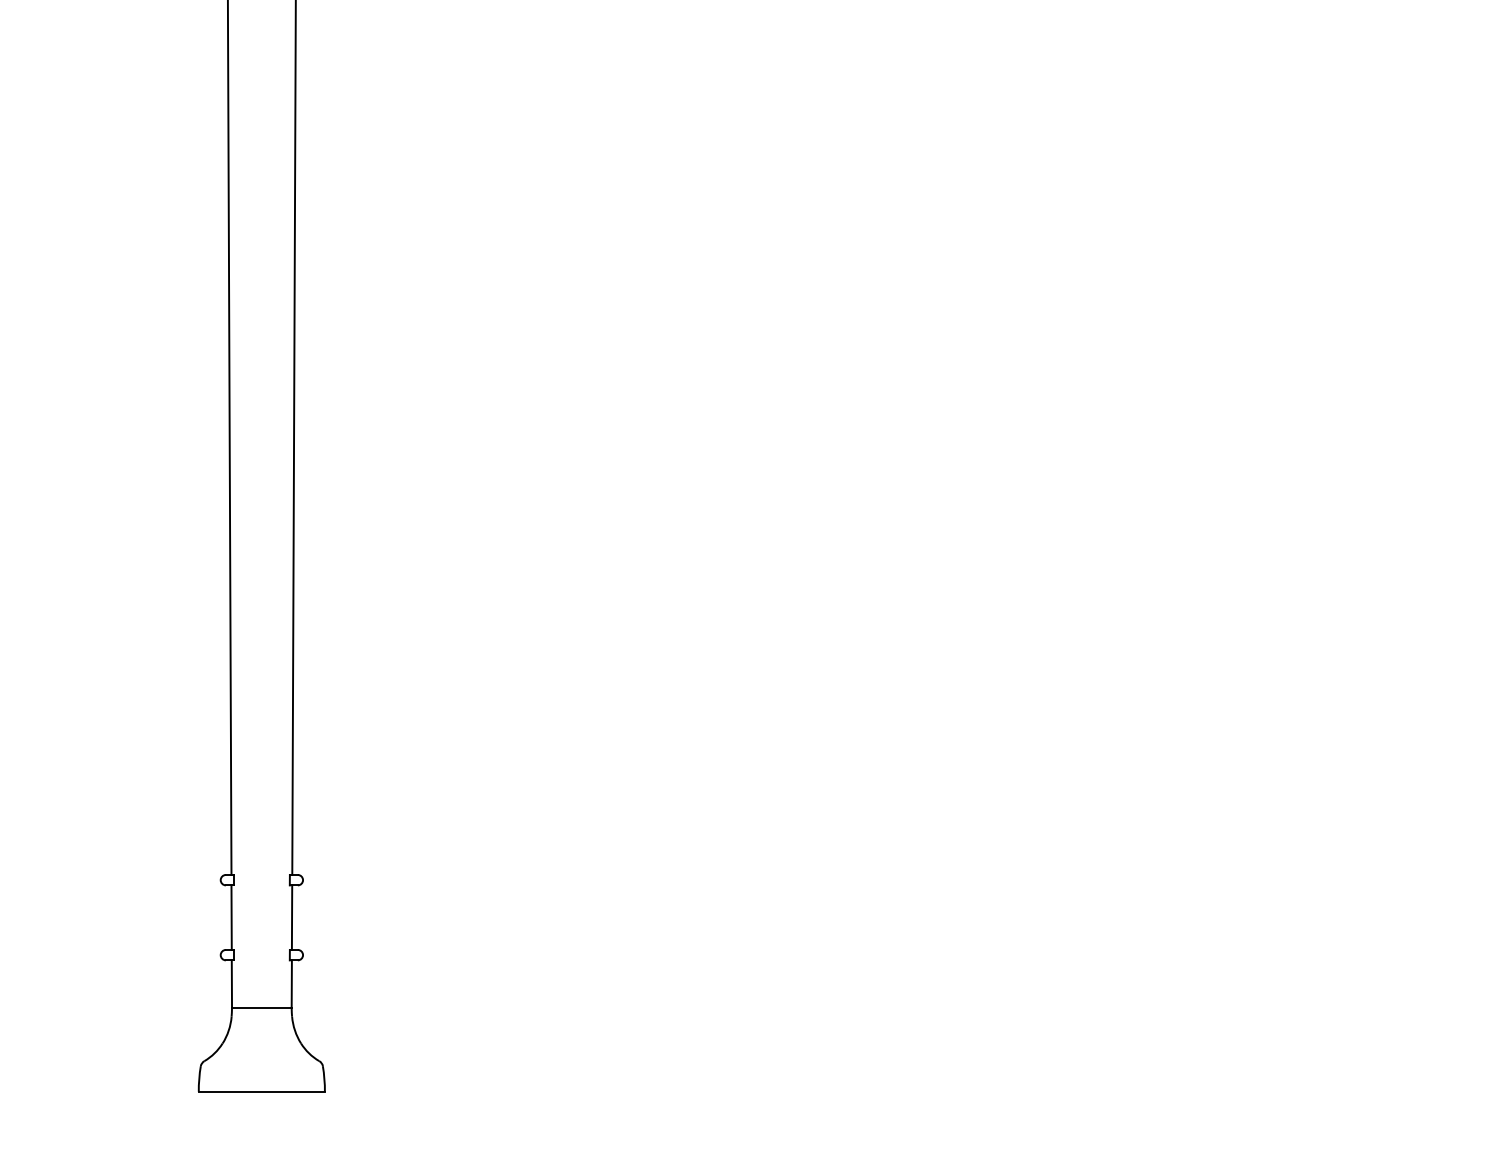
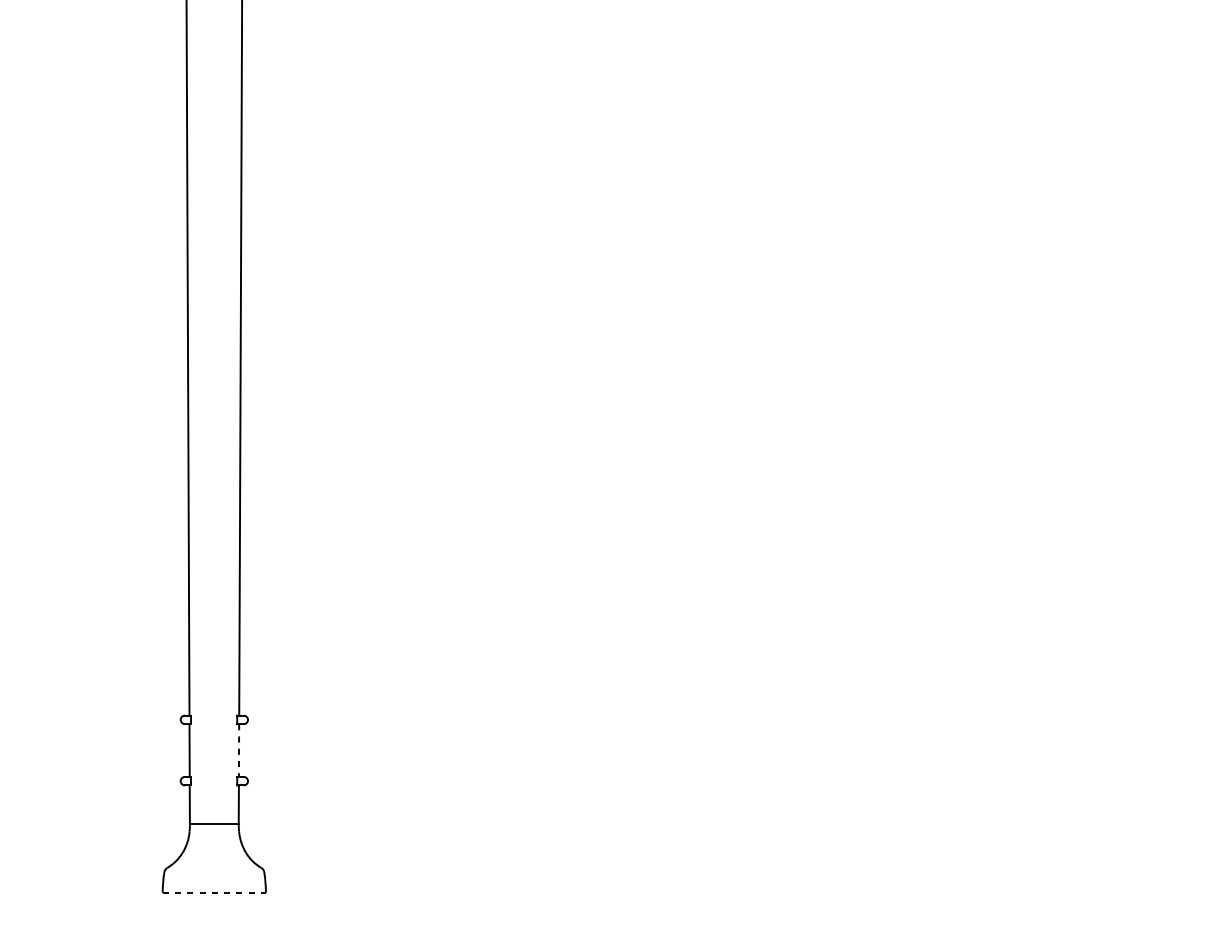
line: (292, 918) -> (239, 751), solid -> dashed
line: (262, 1091) -> (214, 892), solid -> dashed

